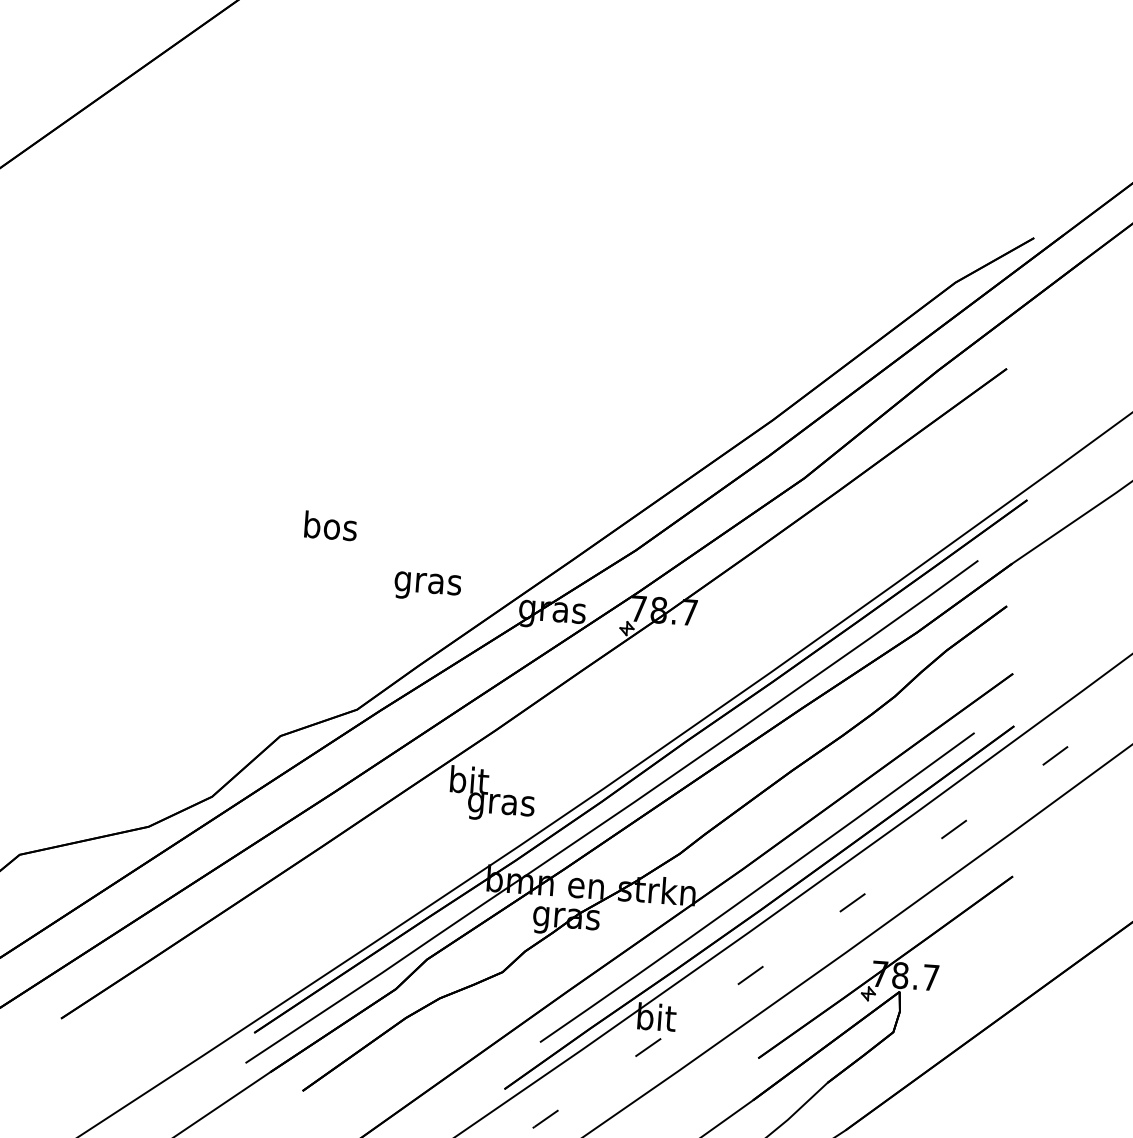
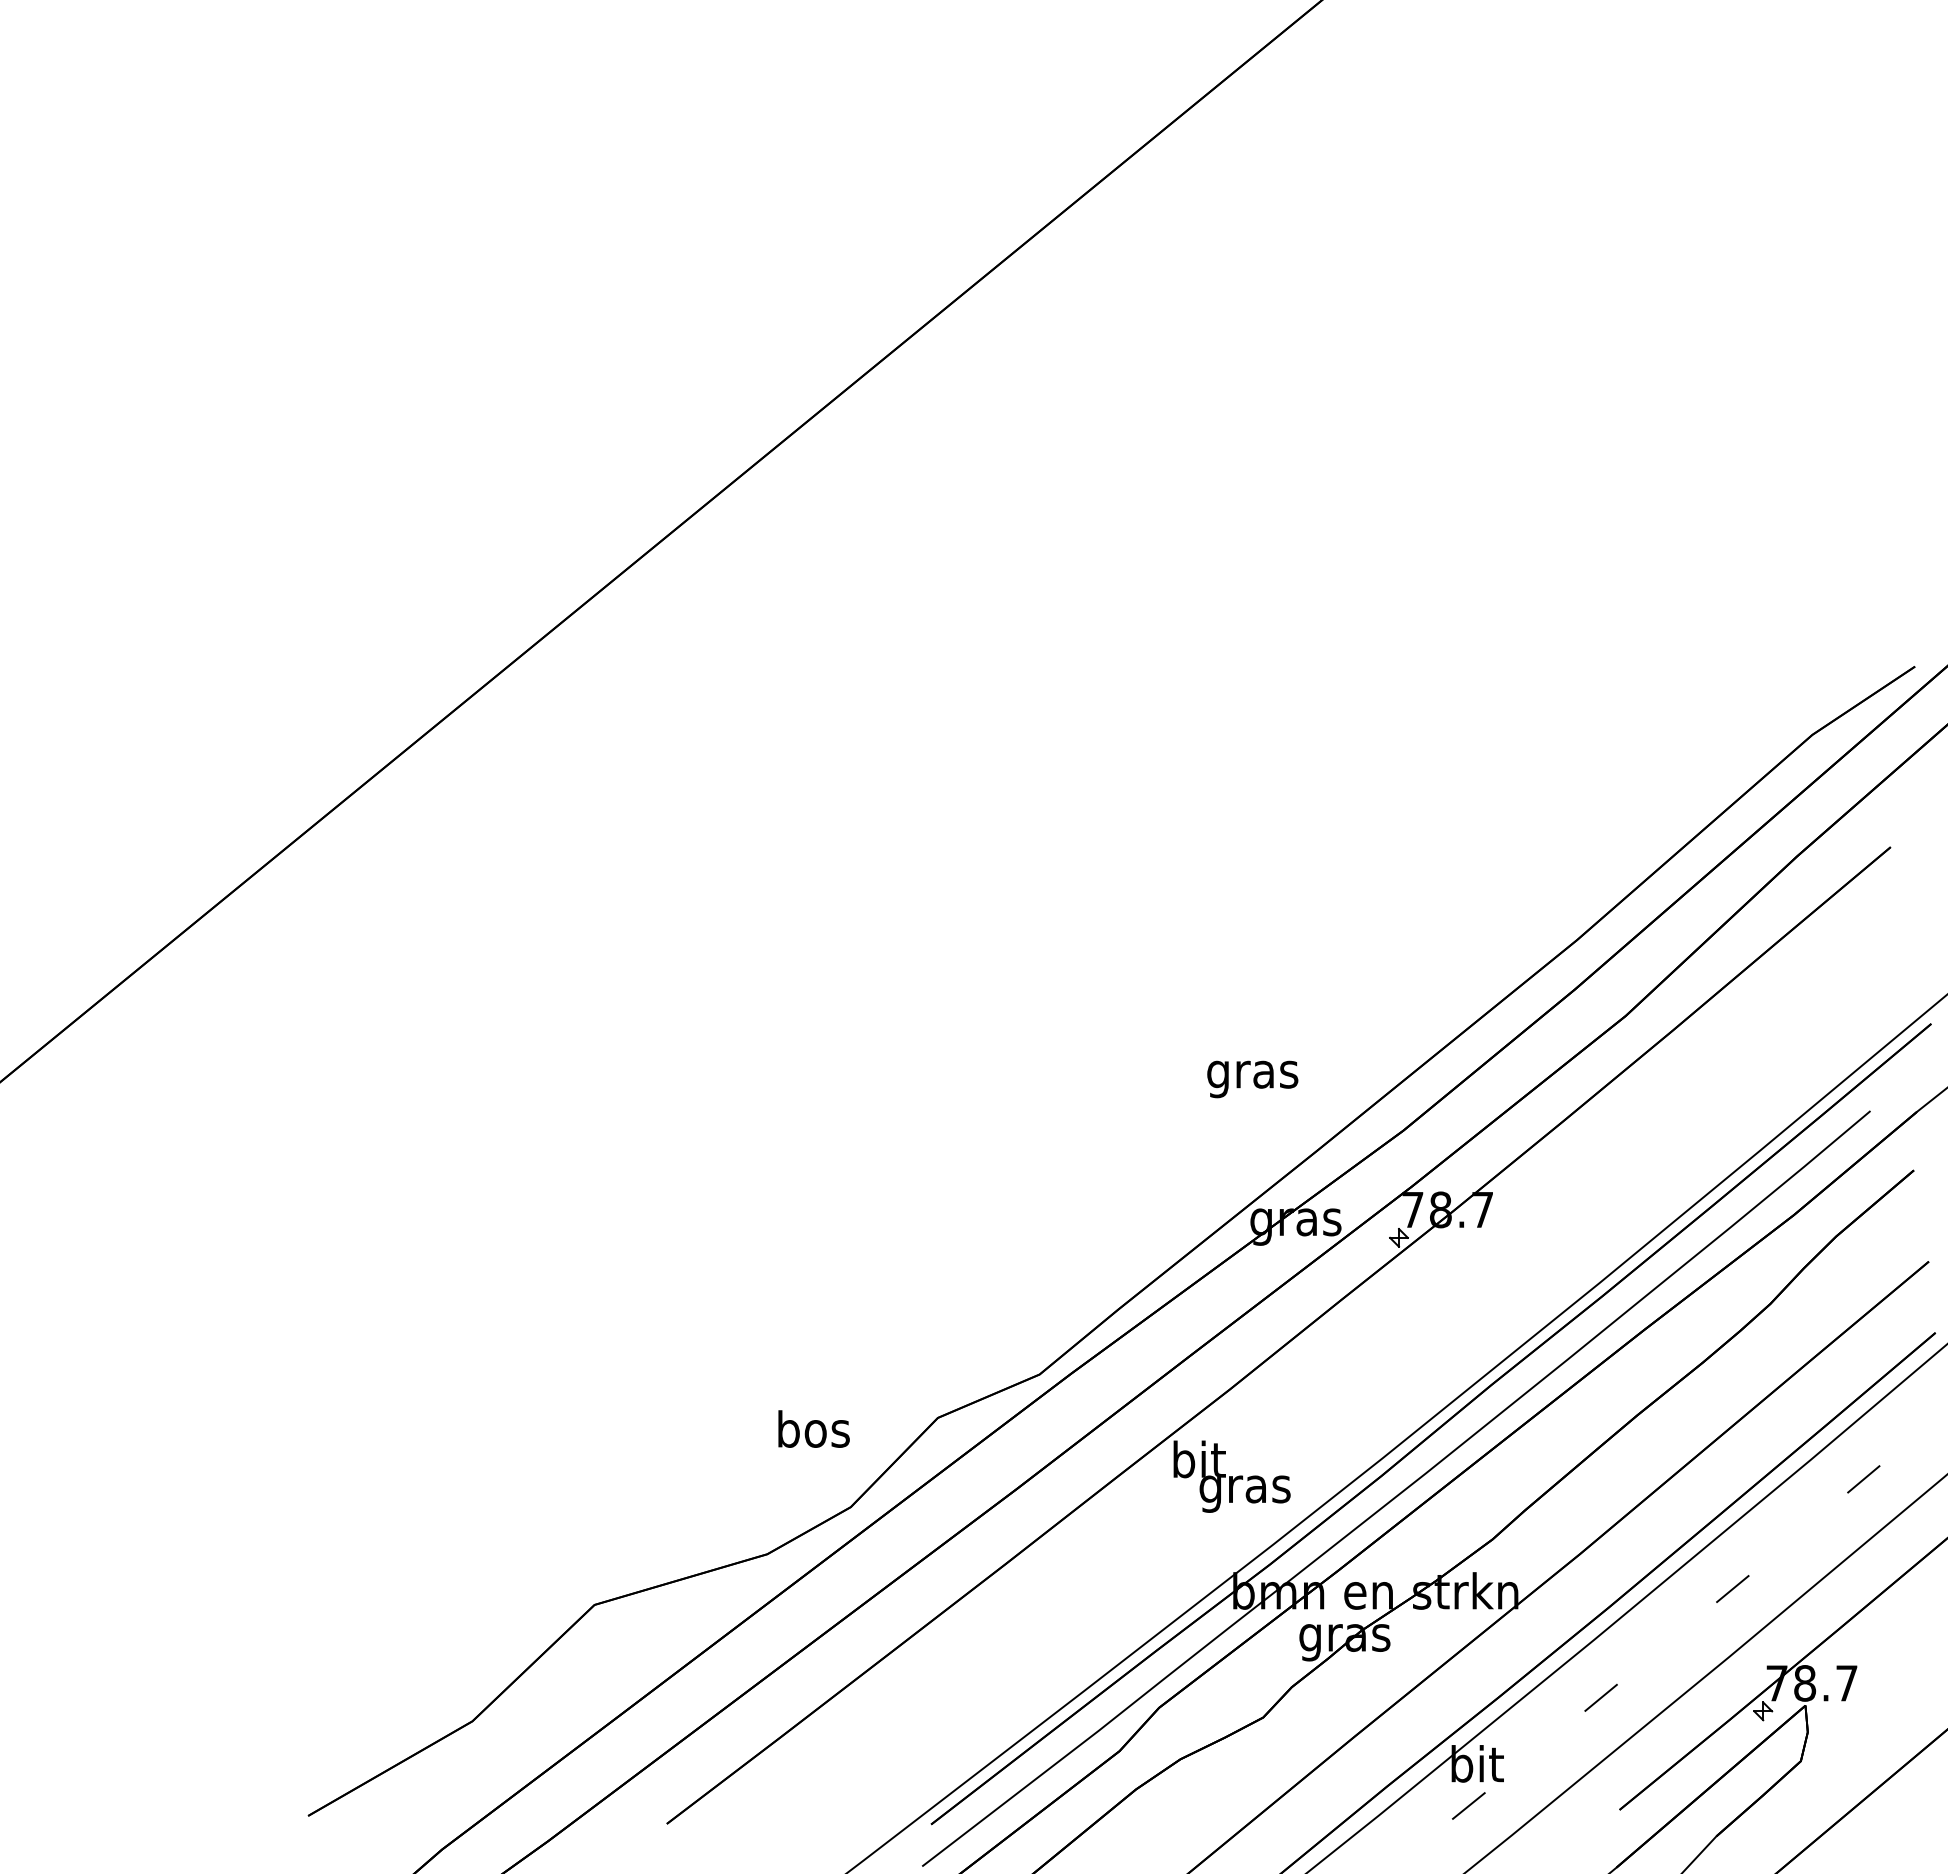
text: (330, 525) -> (813, 1428), moved
text: (427, 586) -> (1252, 1079), moved
curve: (757, 888) -> (1602, 1578), removed

